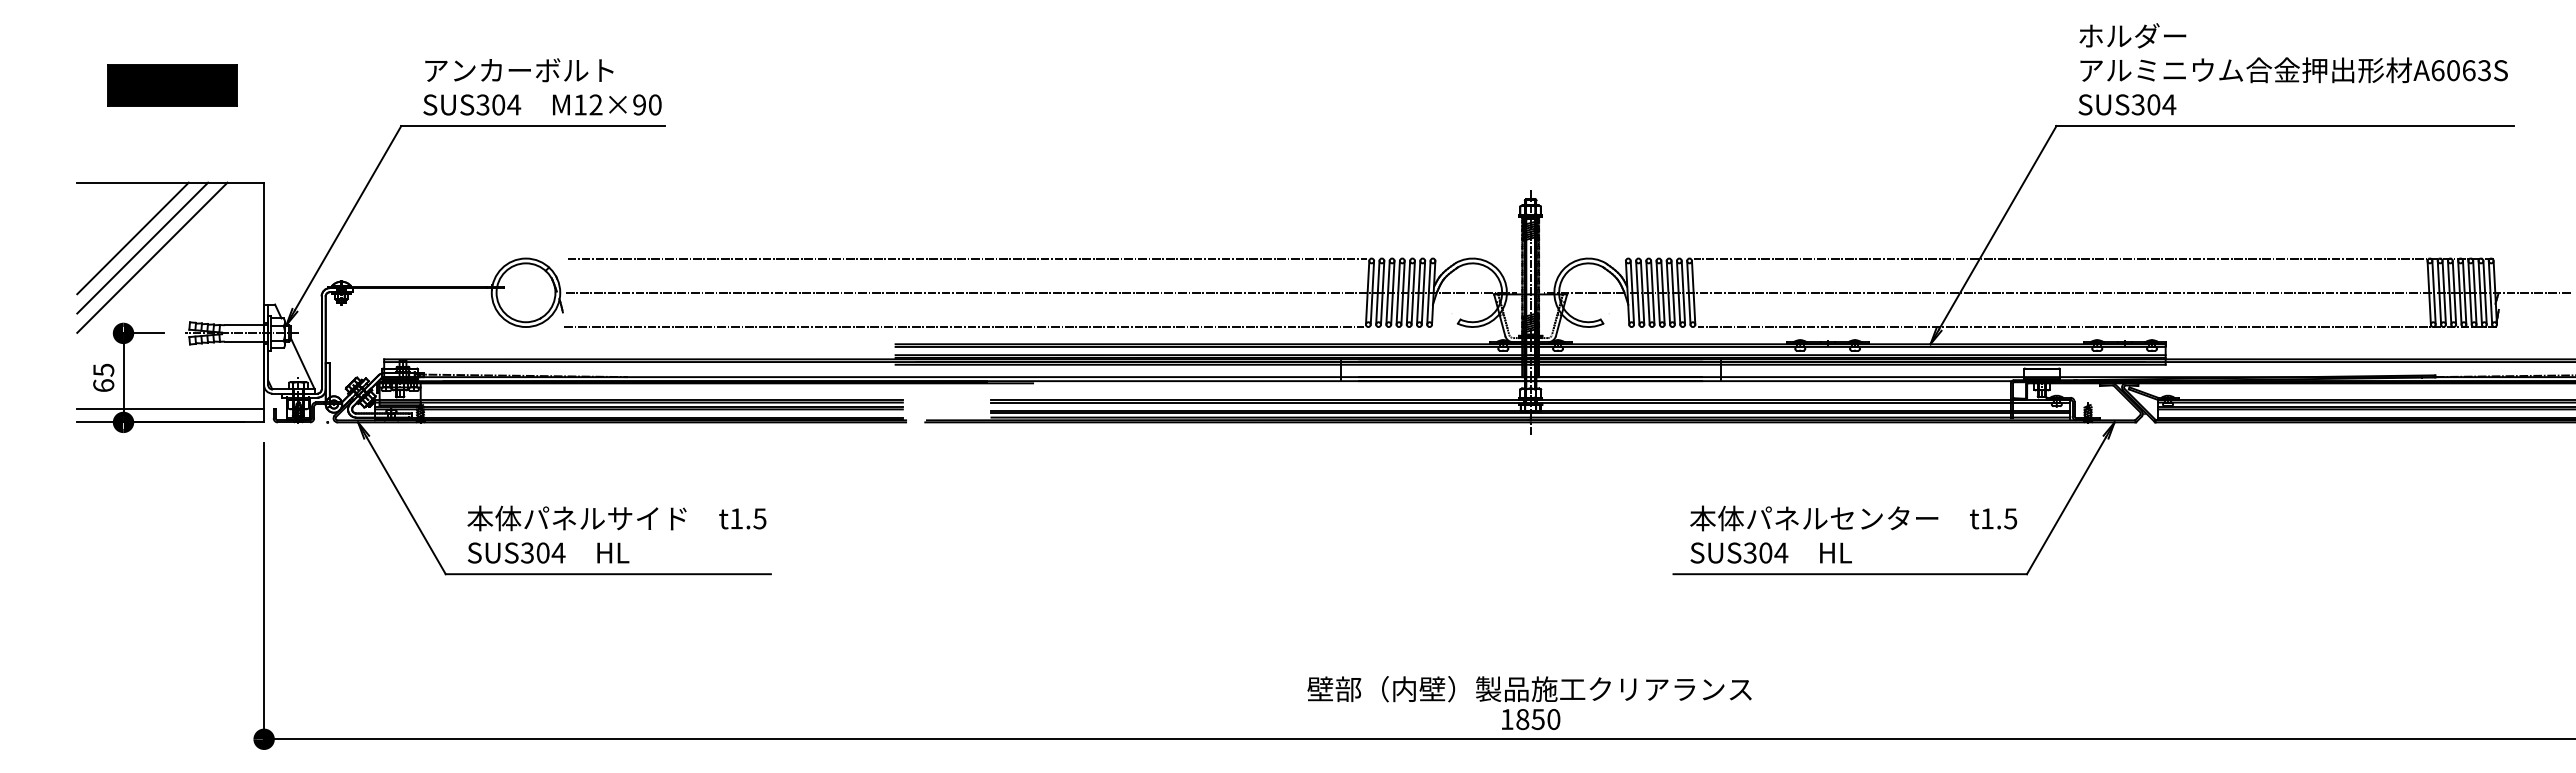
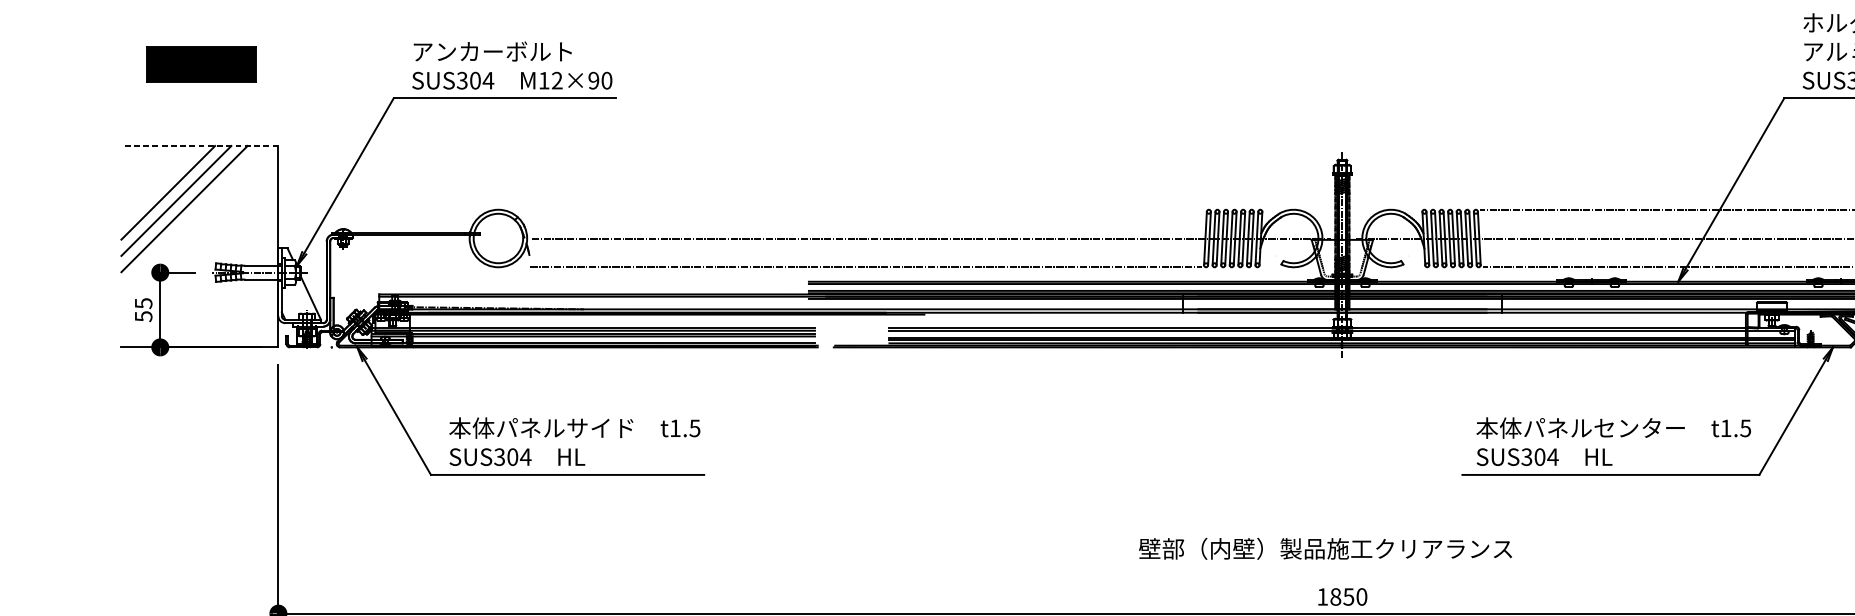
line: (170, 182) -> (199, 145), solid -> dashed
line: (967, 258) -> (869, 209), removed
text: (103, 385) -> (143, 316), 65 -> 55
line: (170, 408) -> (199, 335), removed
text: (1529, 689) -> (1325, 549), moved

